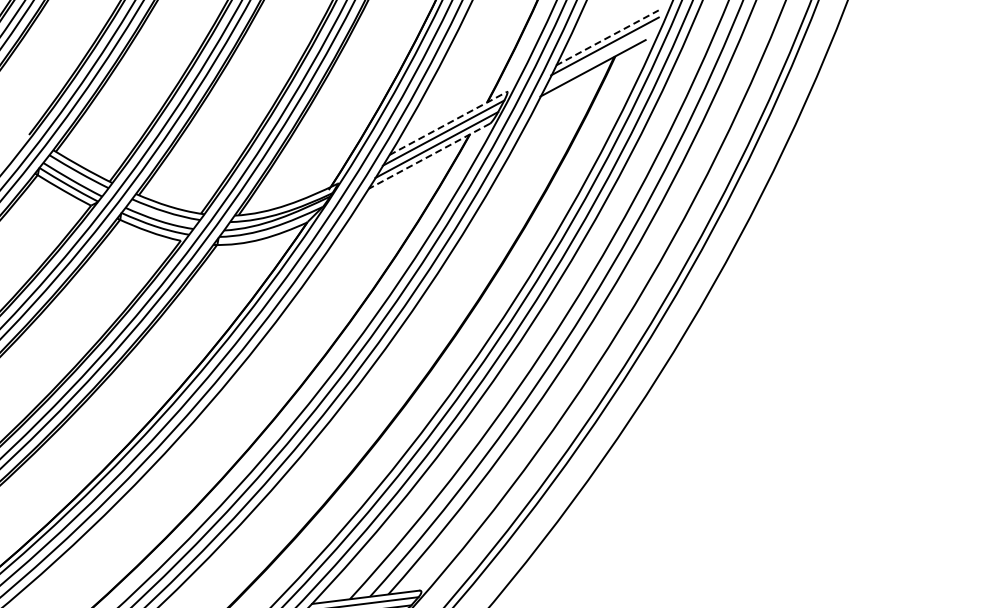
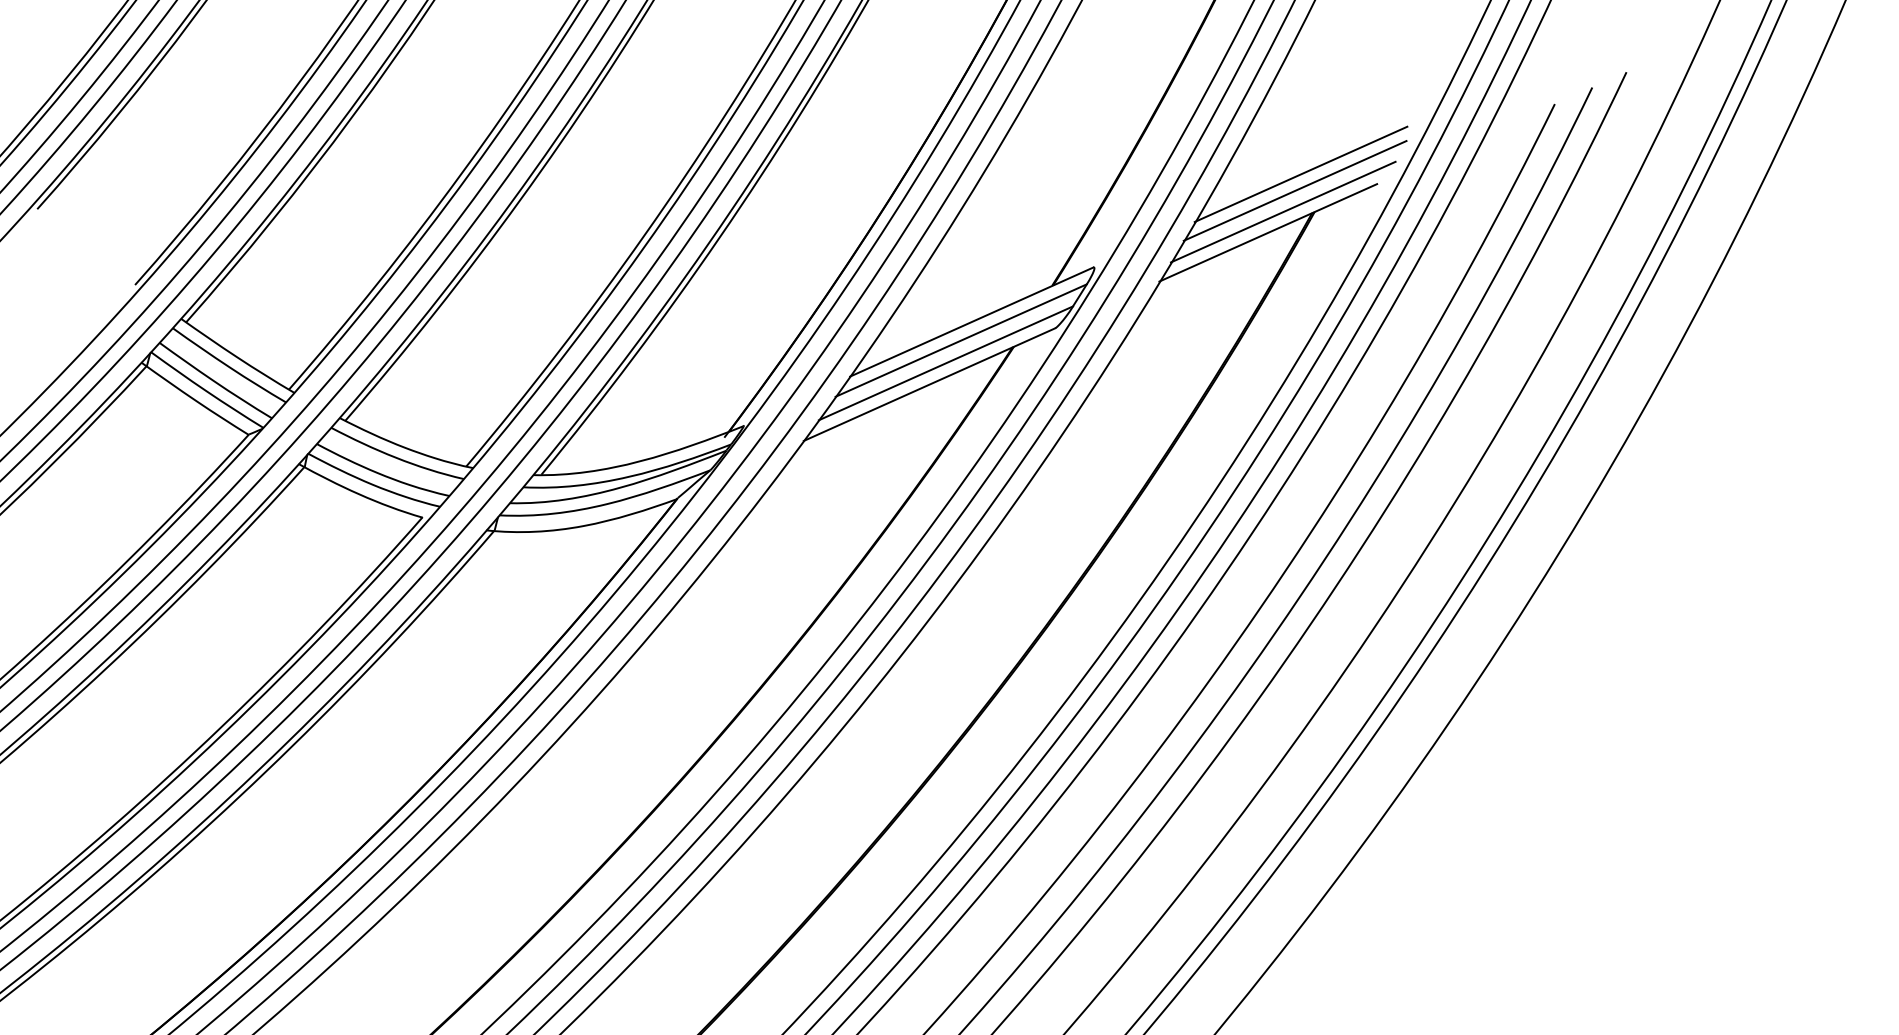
line: (607, 37) -> (1301, 173), dashed -> solid
line: (599, 57) -> (1282, 212), added
line: (448, 123) -> (972, 322), dashed -> solid
line: (429, 156) -> (929, 385), dashed -> solid

